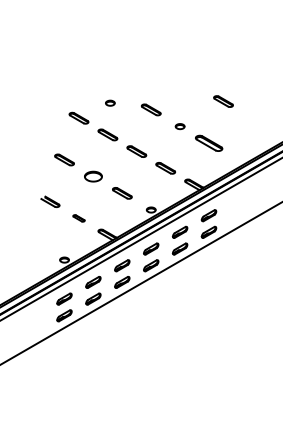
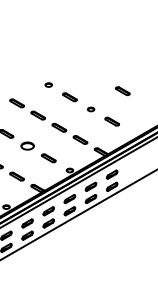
part: (110, 102) -> (48, 84), moved
part: (208, 142) -> (111, 121), size x0.71
part: (78, 218) -> (16, 176), size x1.67

